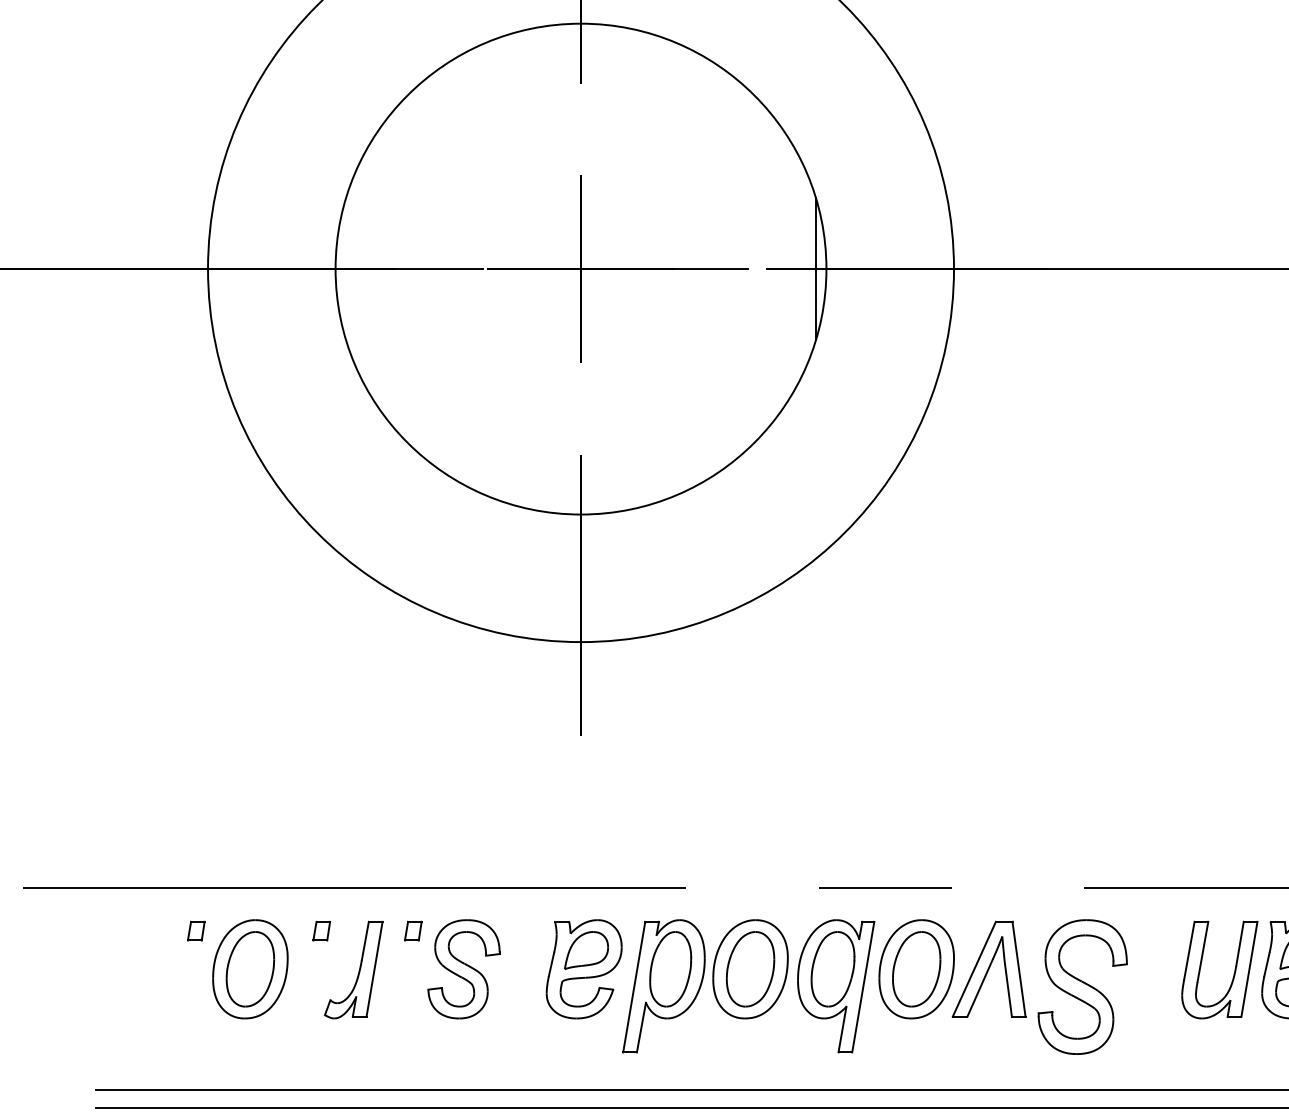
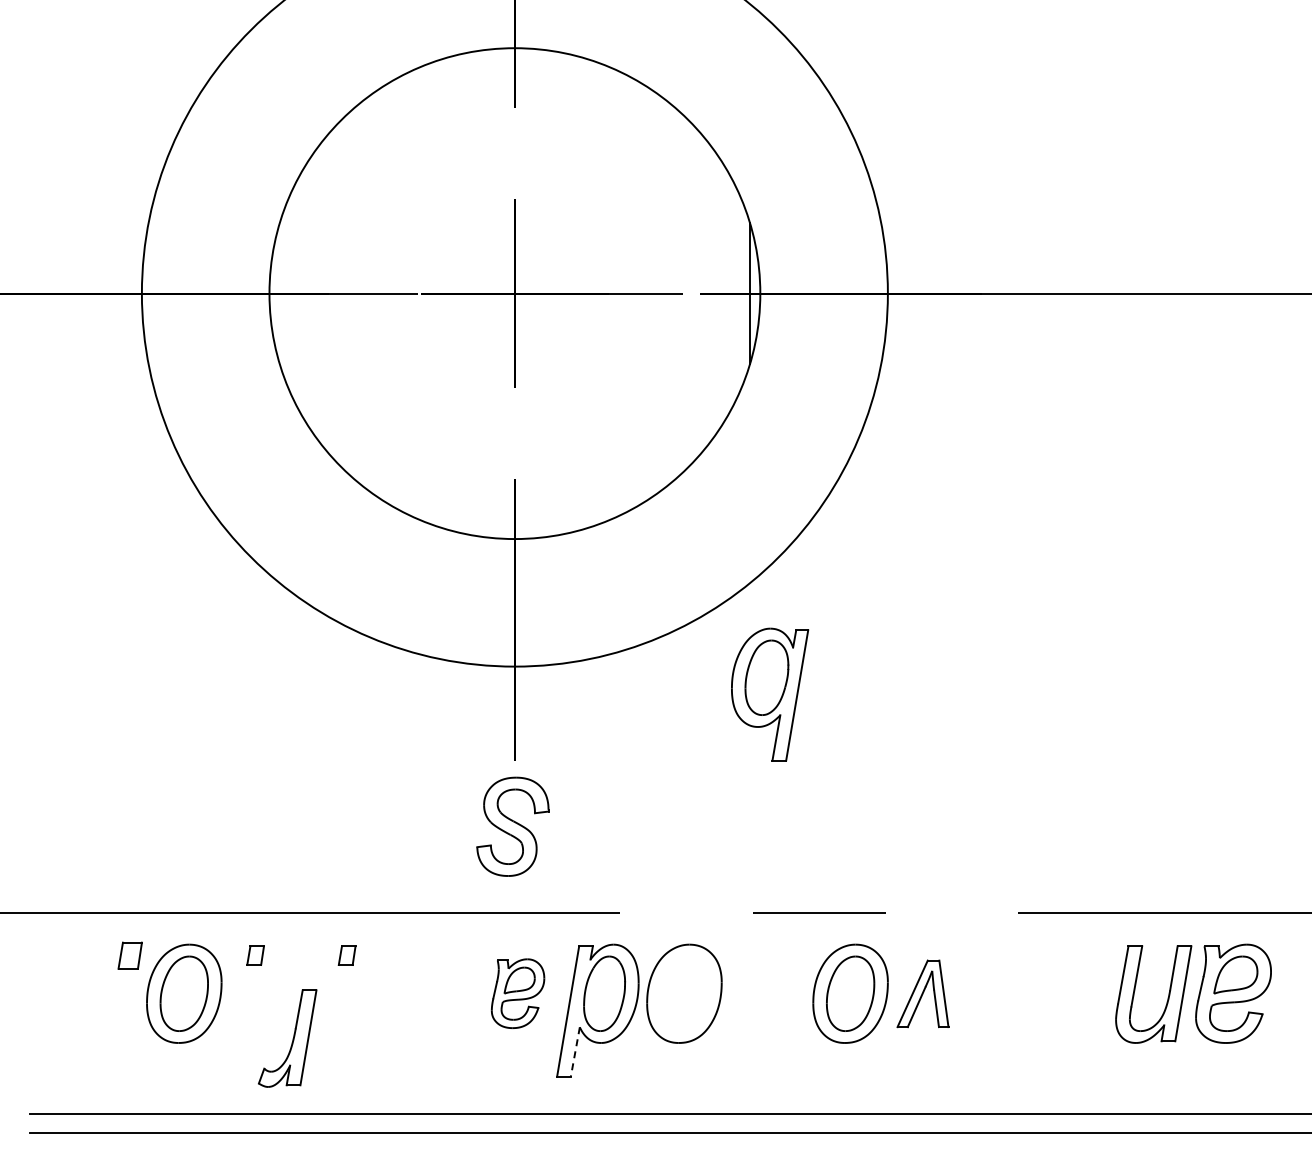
part: (195, 930) -> (129, 955), size x1.4
part: (463, 968) -> (512, 826), moved
part: (583, 968) -> (517, 993), size x0.7
part: (750, 968) -> (684, 993), removed
part: (988, 968) -> (922, 993), size x0.7
part: (353, 969) -> (287, 1038), moved
part: (836, 985) -> (770, 694), moved
part: (1082, 986) -> (1016, 1011), removed
line: (641, 1027) -> (575, 1052), solid -> dashed

